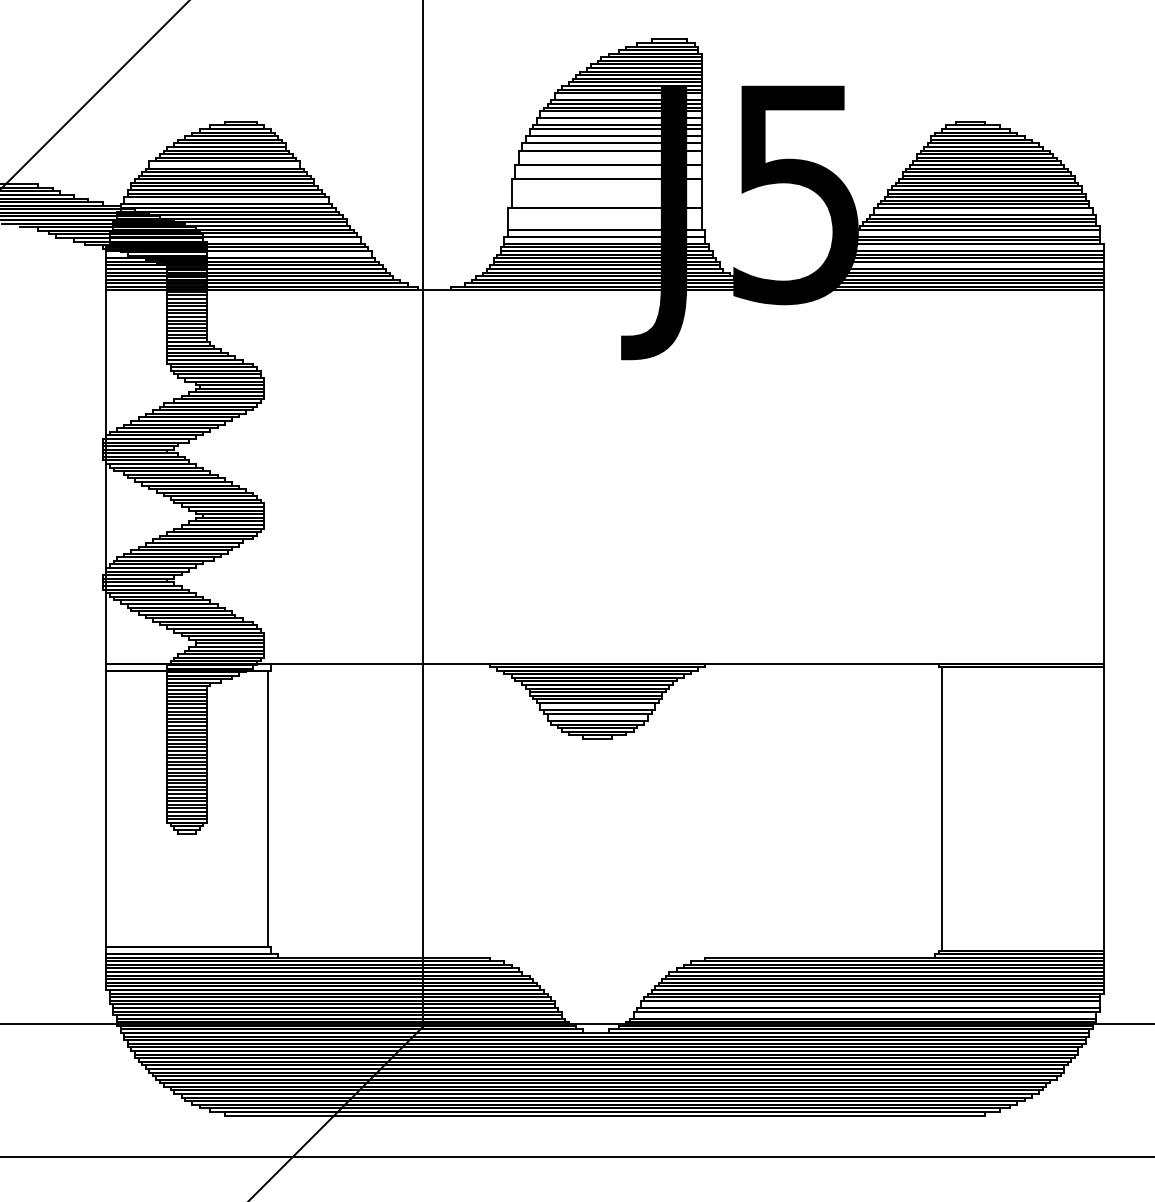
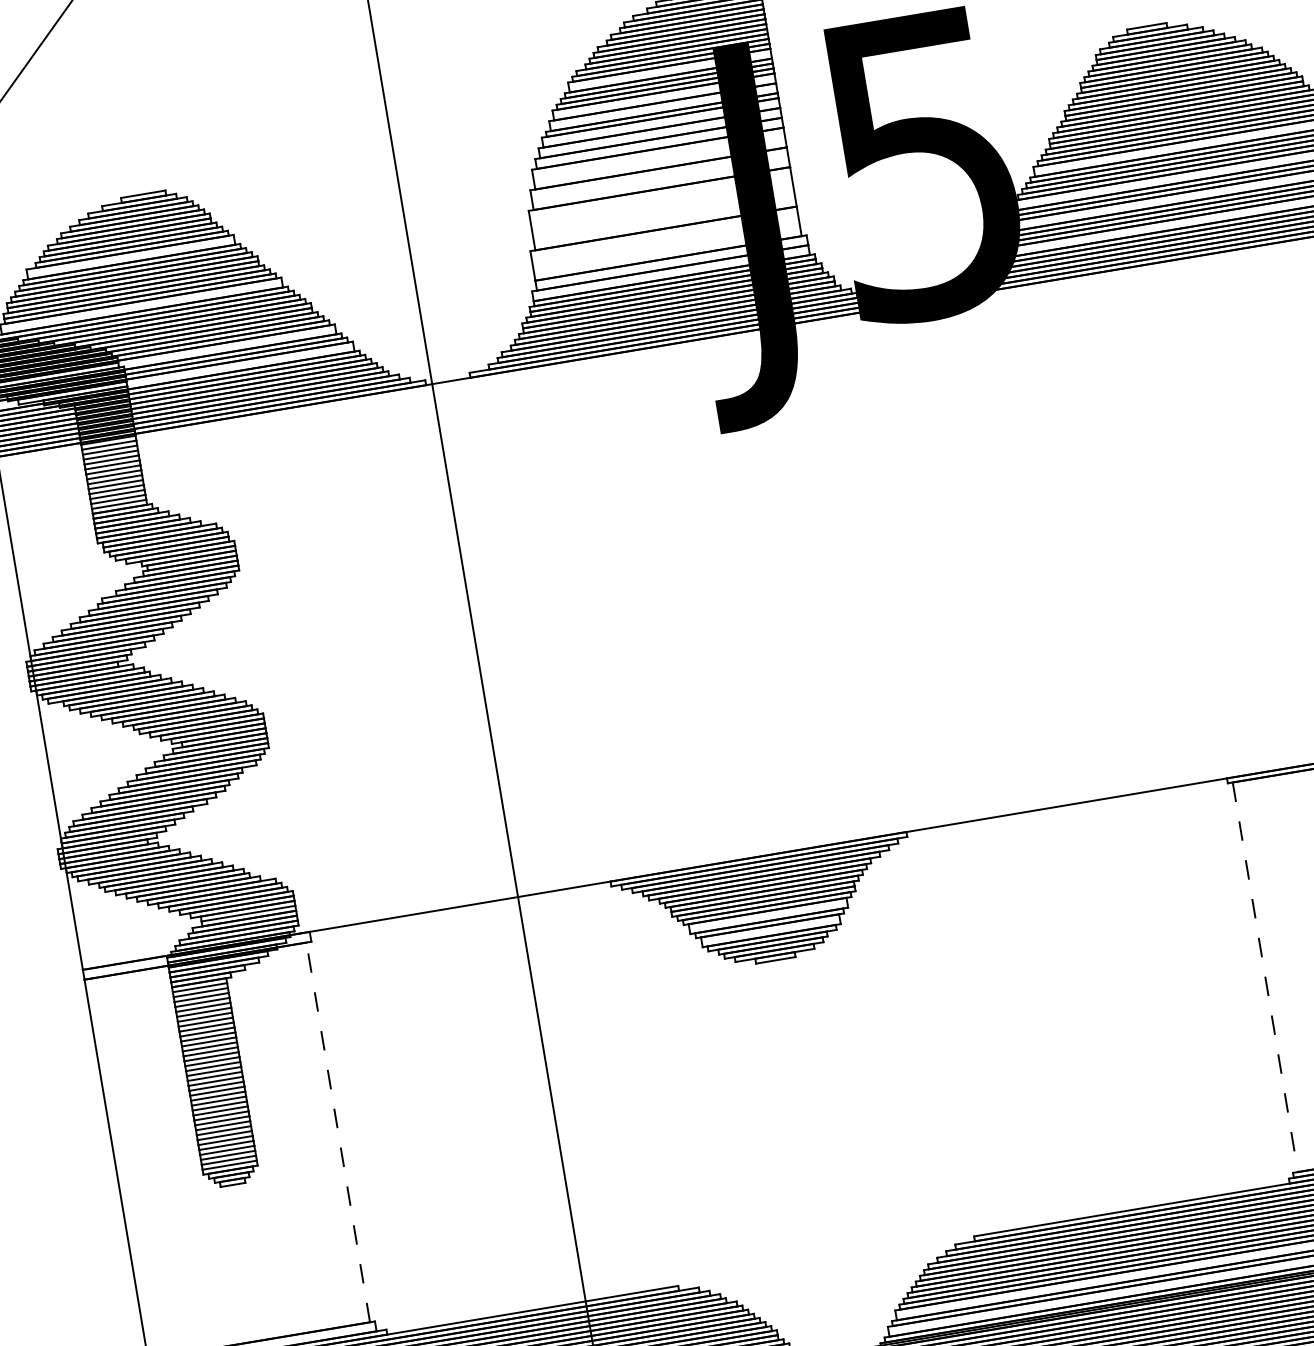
line: (267, 808) -> (337, 1132), solid -> dashed
line: (942, 808) -> (1265, 976), solid -> dashed

